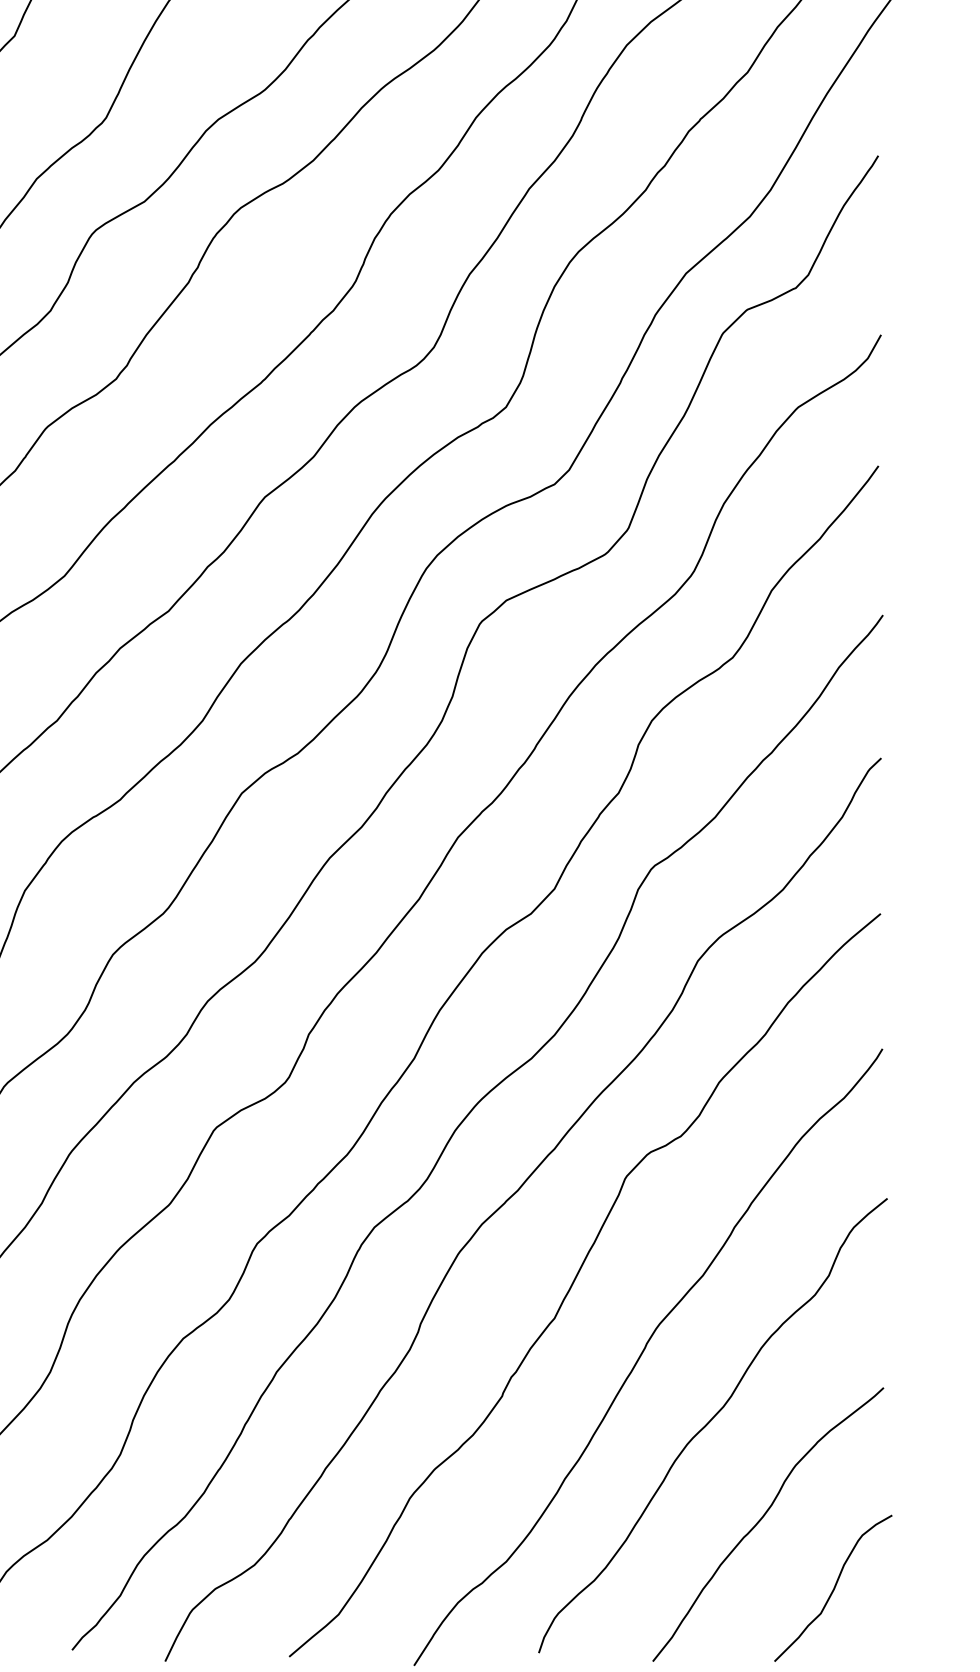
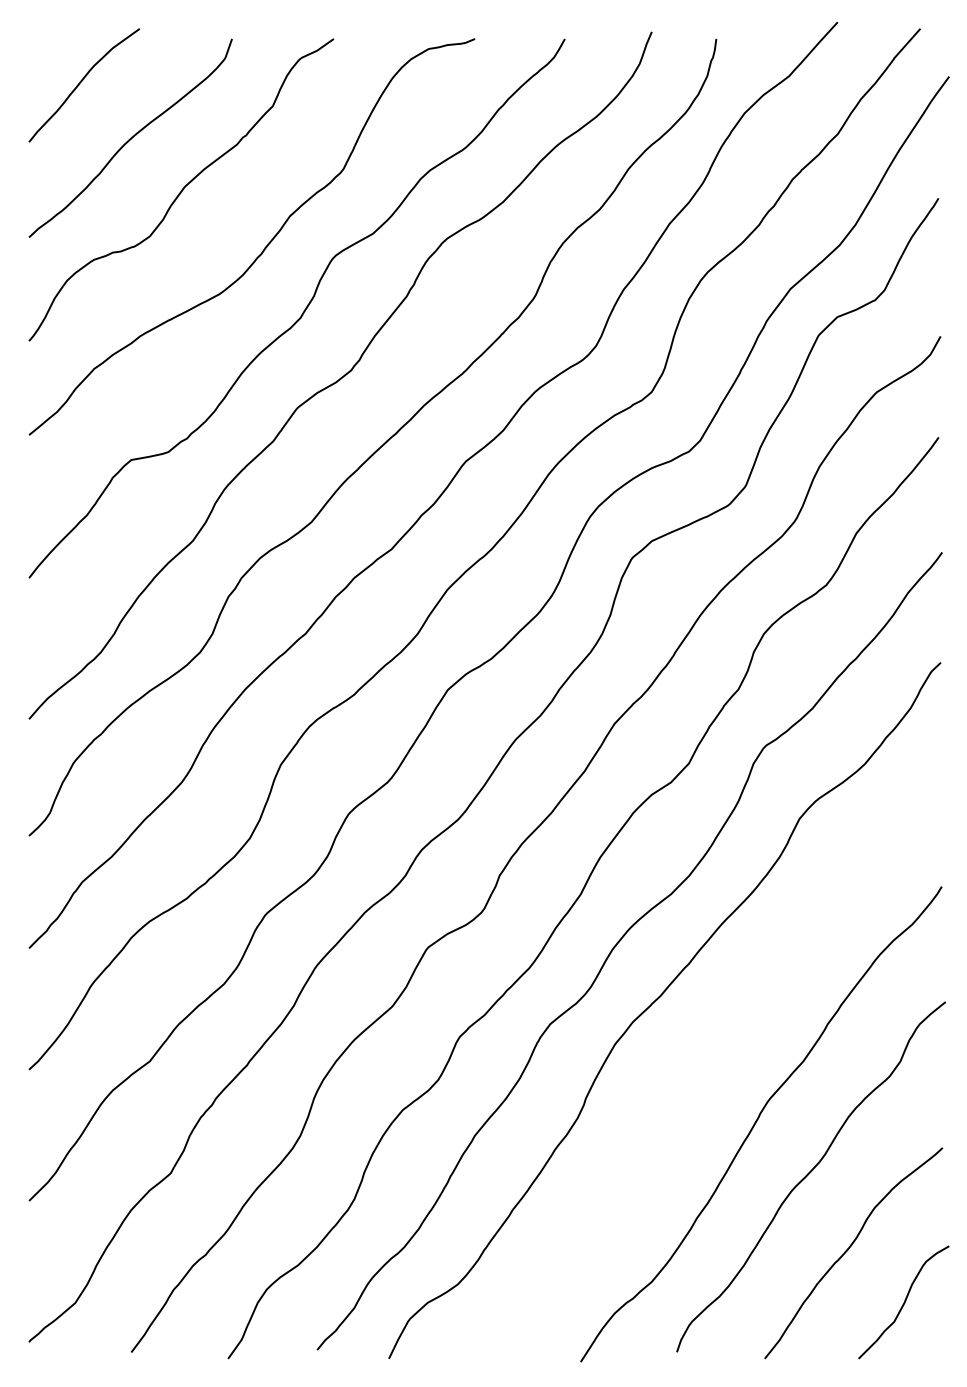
curve: (575, 1280) -> (705, 1065), removed

